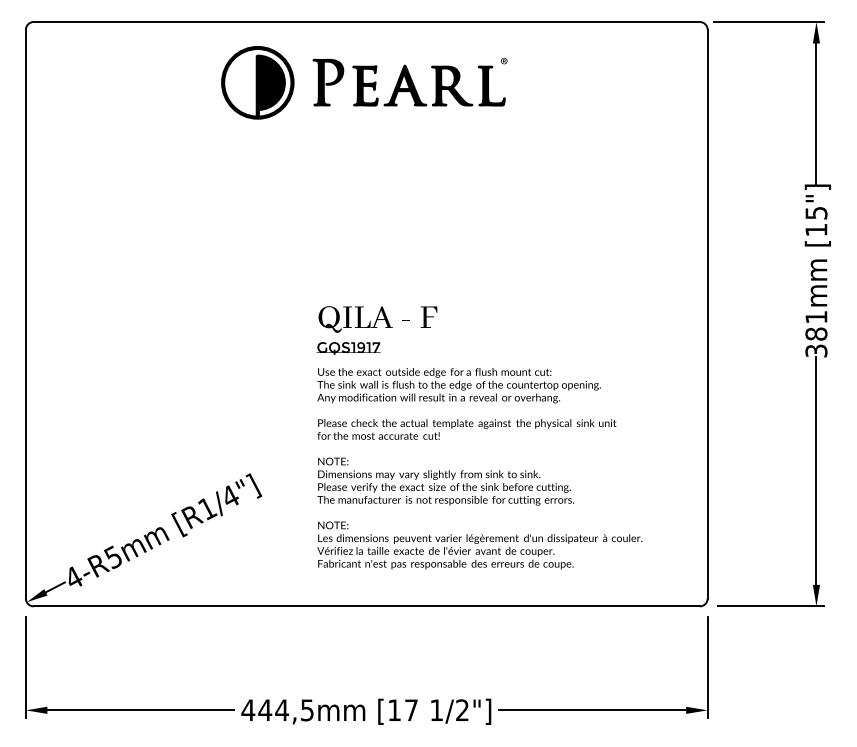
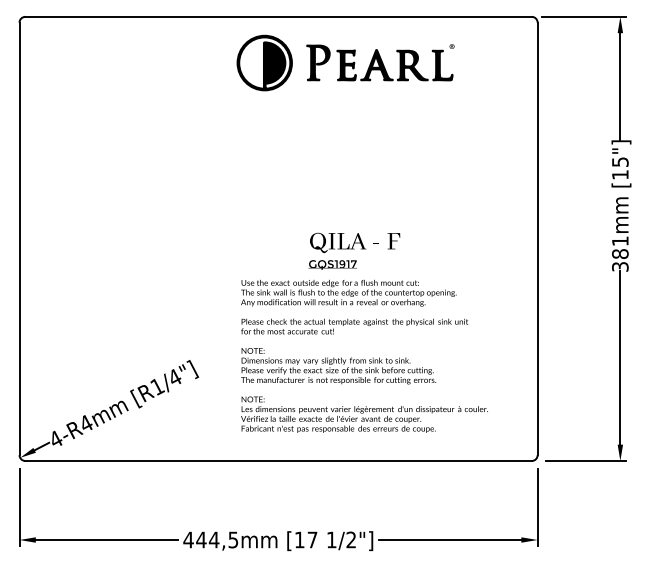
part: (364, 82) -> (345, 62), moved
text: (377, 329) -> (354, 250), moved
text: (112, 557) -> (85, 423), 4-R5mm -> 4-R4mm

